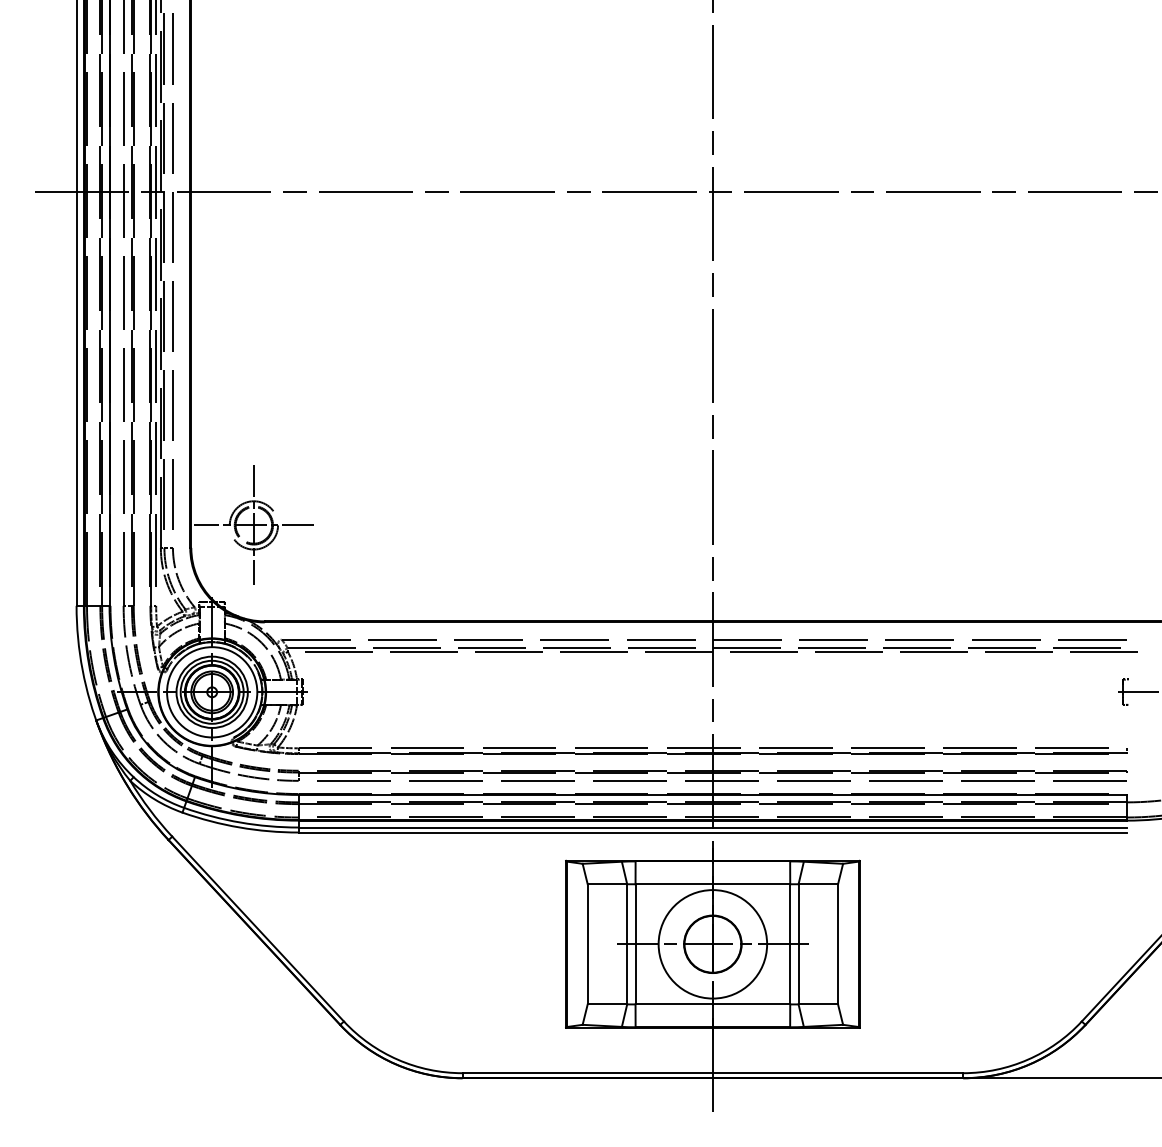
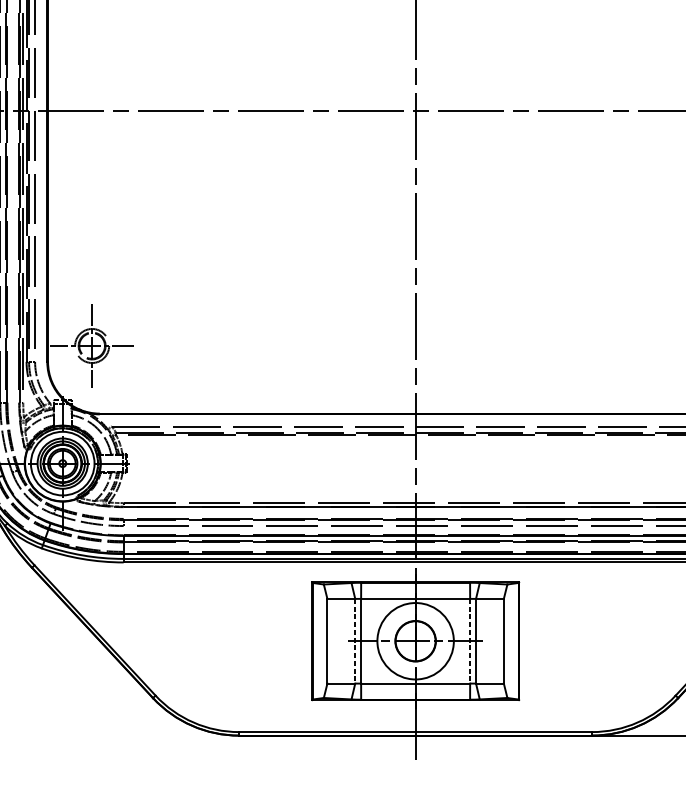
line: (627, 944) -> (355, 641), solid -> dashed
line: (790, 944) -> (470, 641), solid -> dashed

